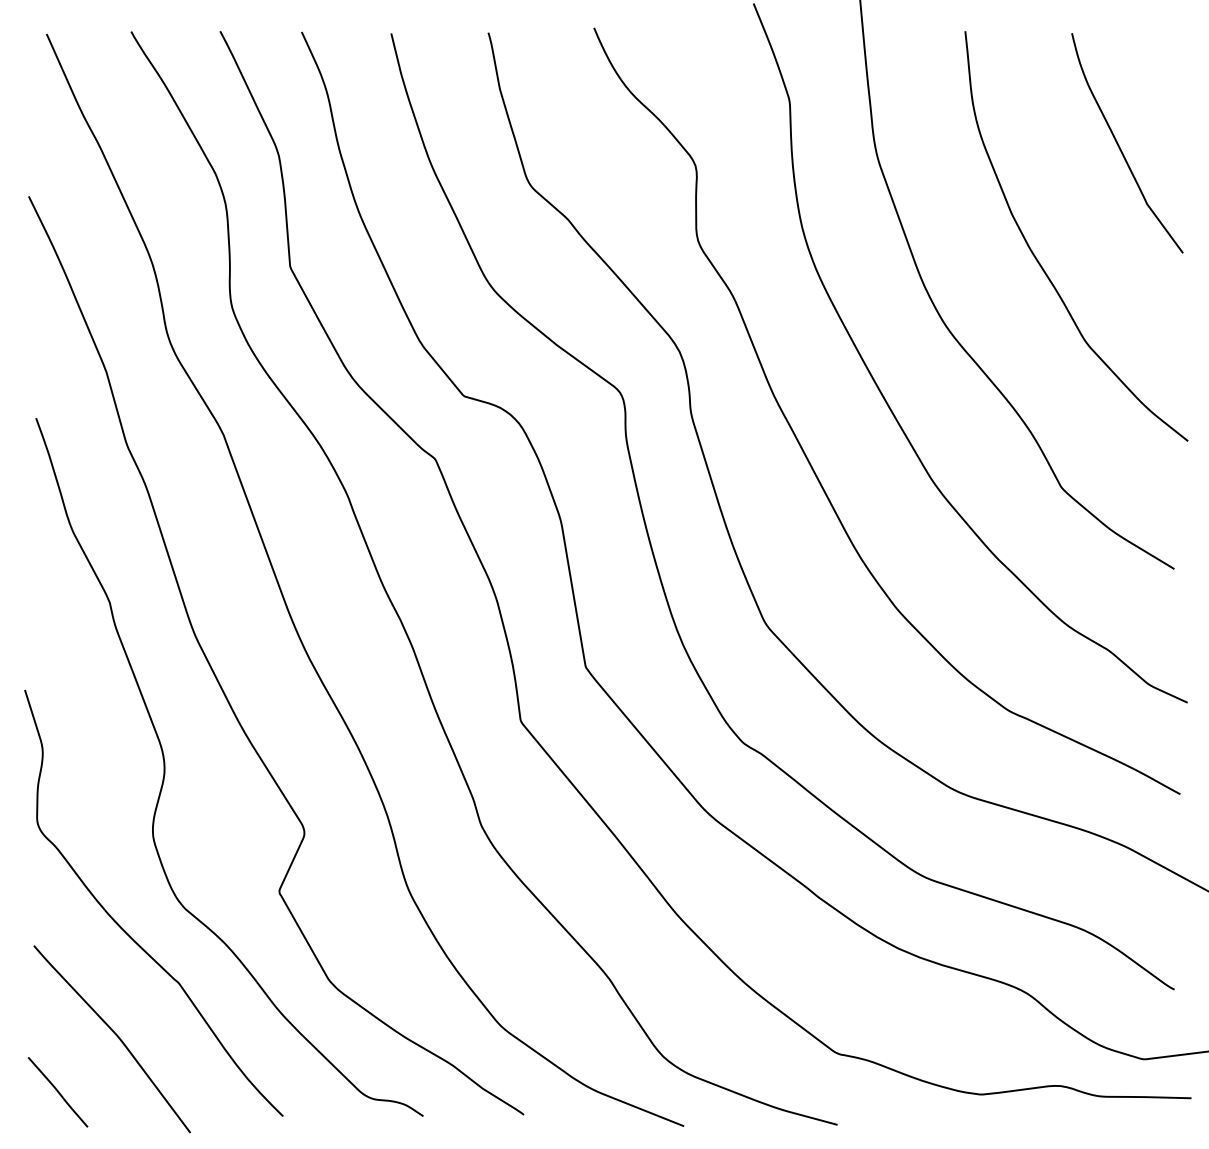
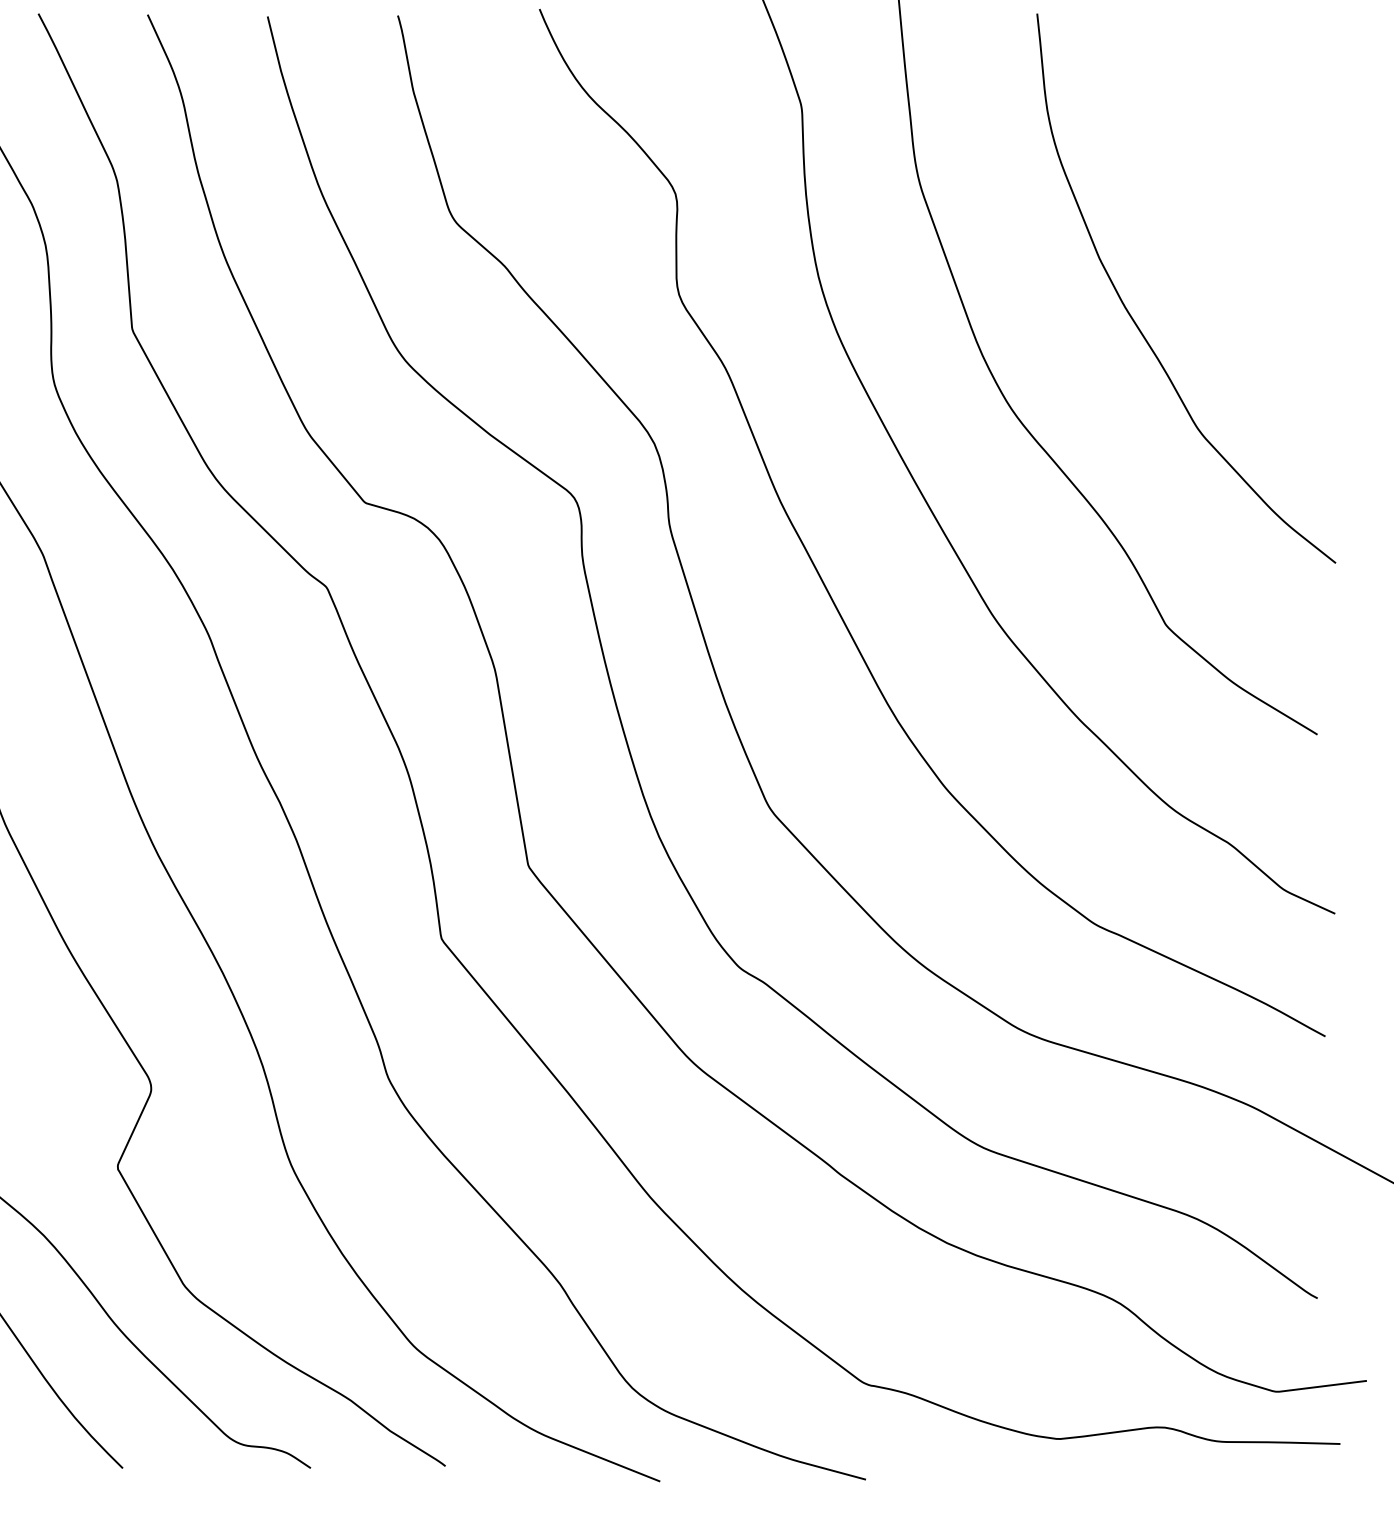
curve: (1120, 147) -> (1245, 169), removed

